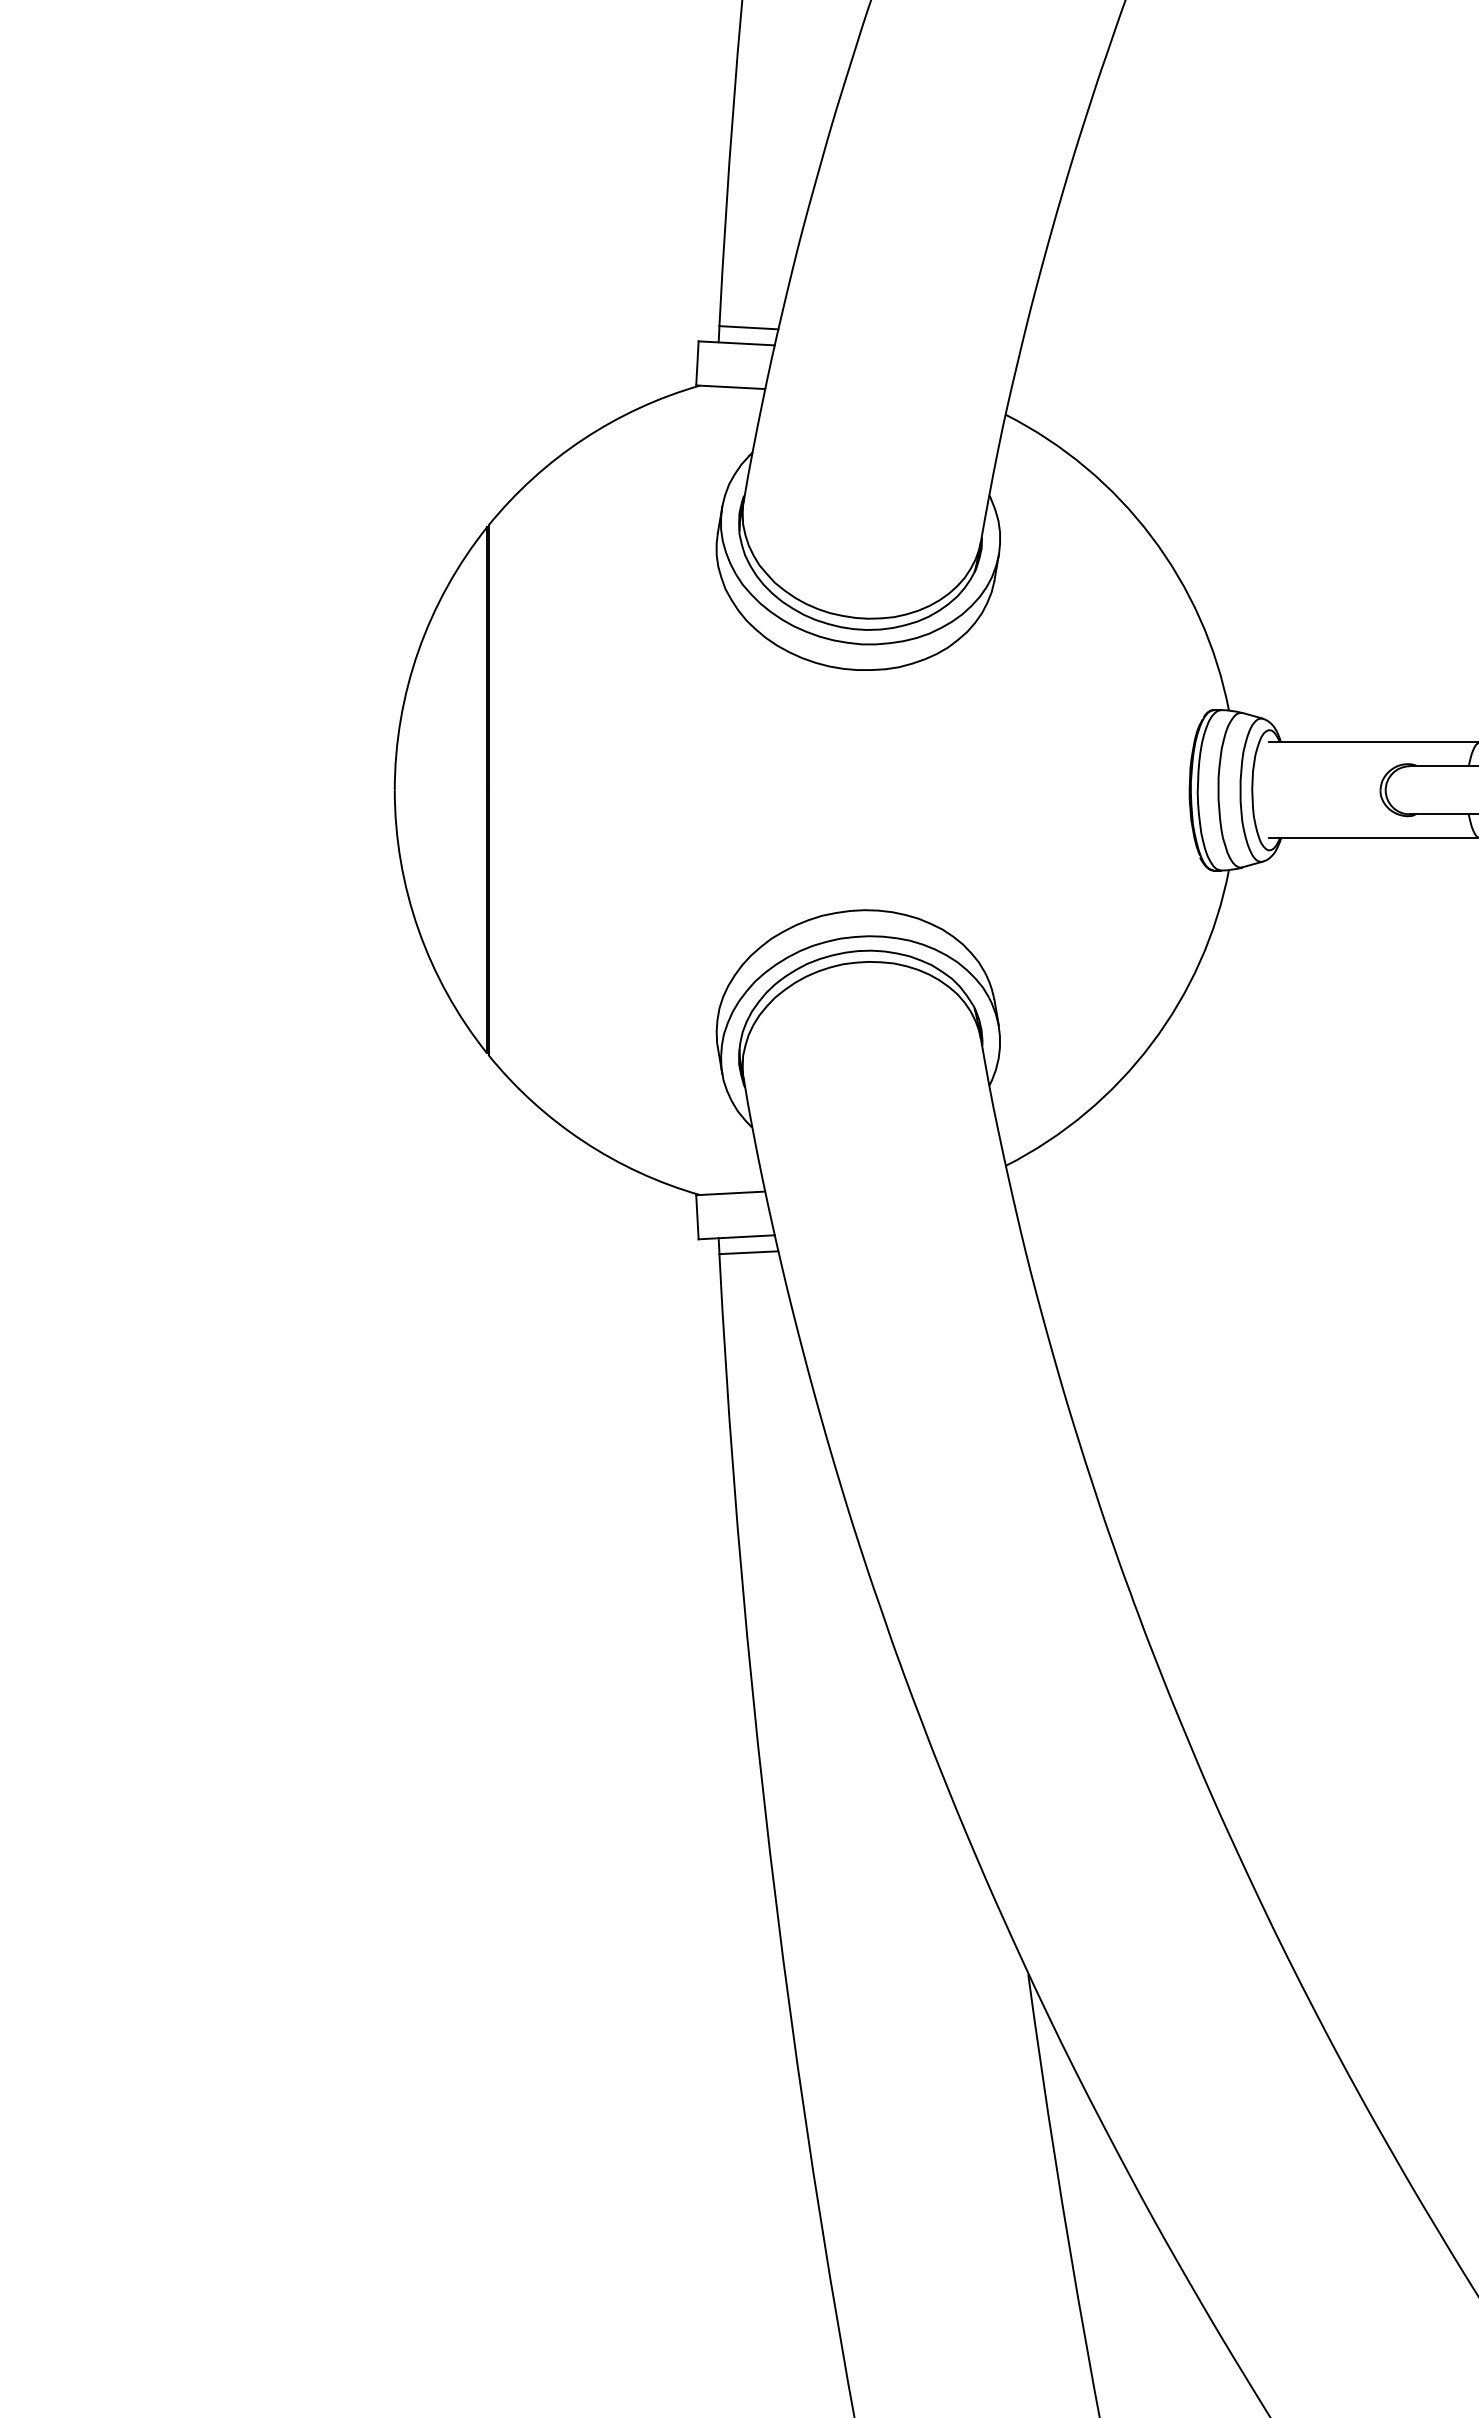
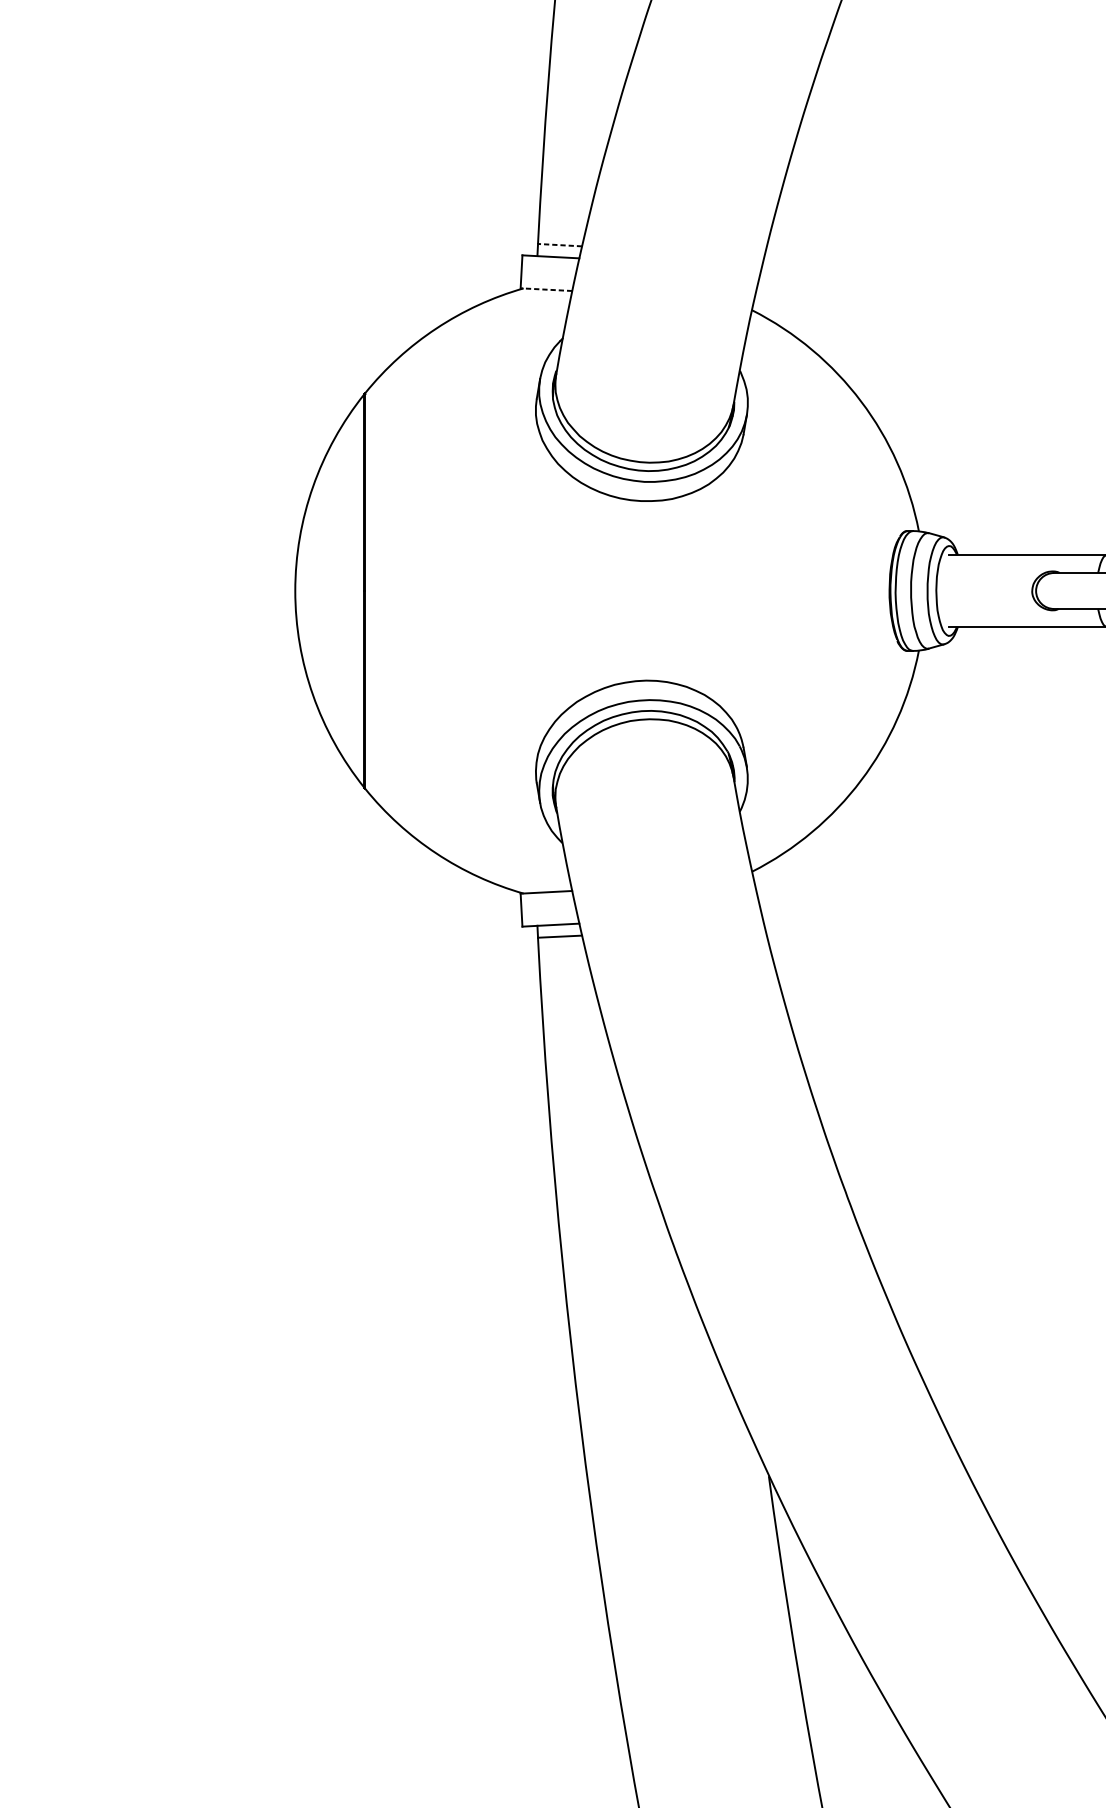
line: (748, 327) -> (559, 244), solid -> dashed
line: (730, 387) -> (546, 289), solid -> dashed

